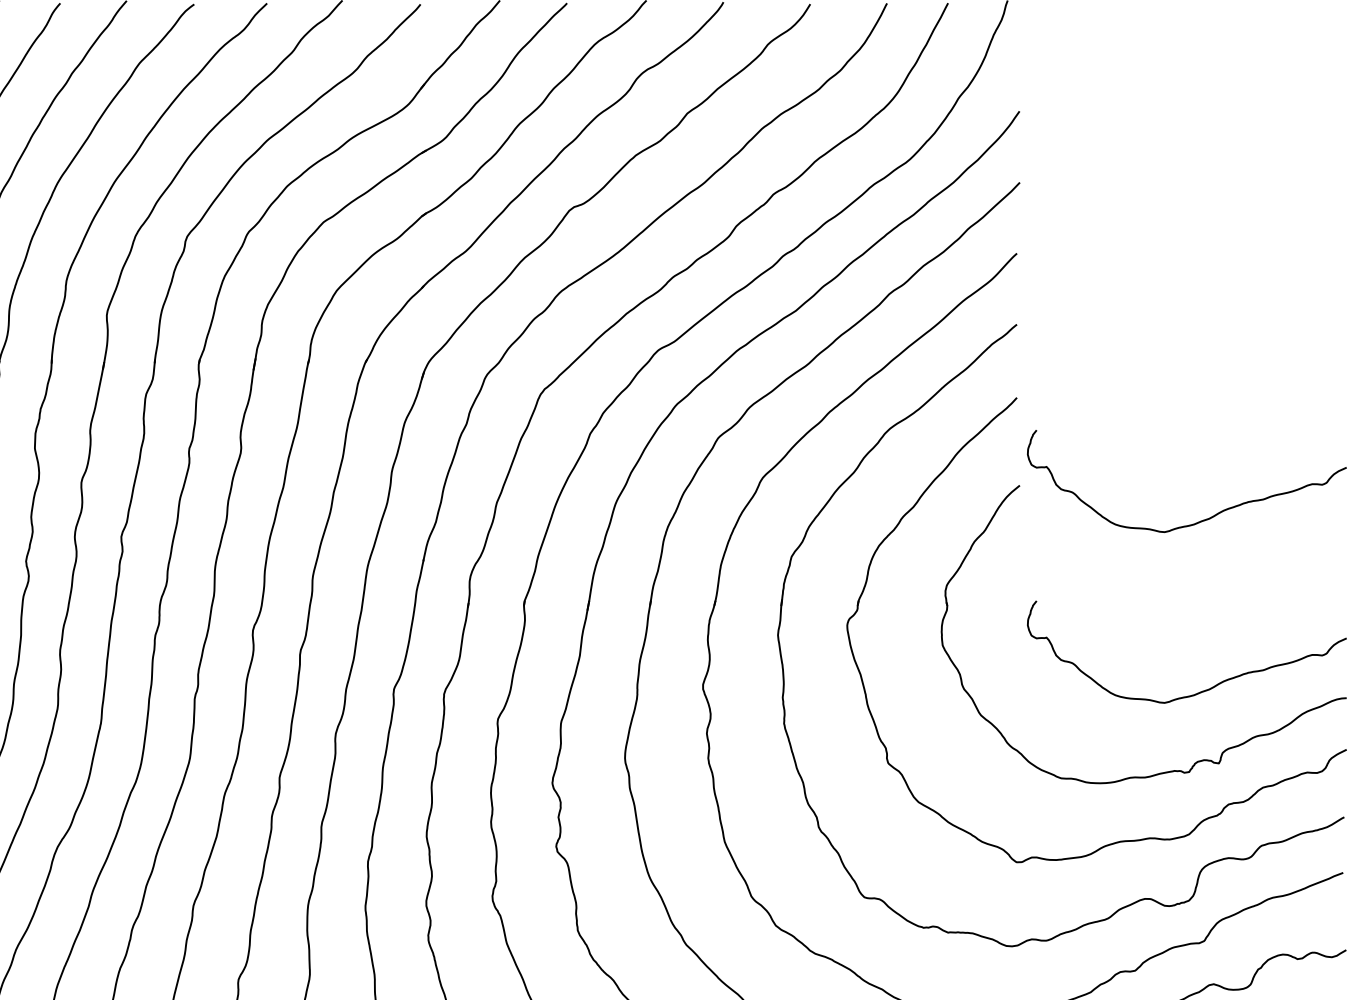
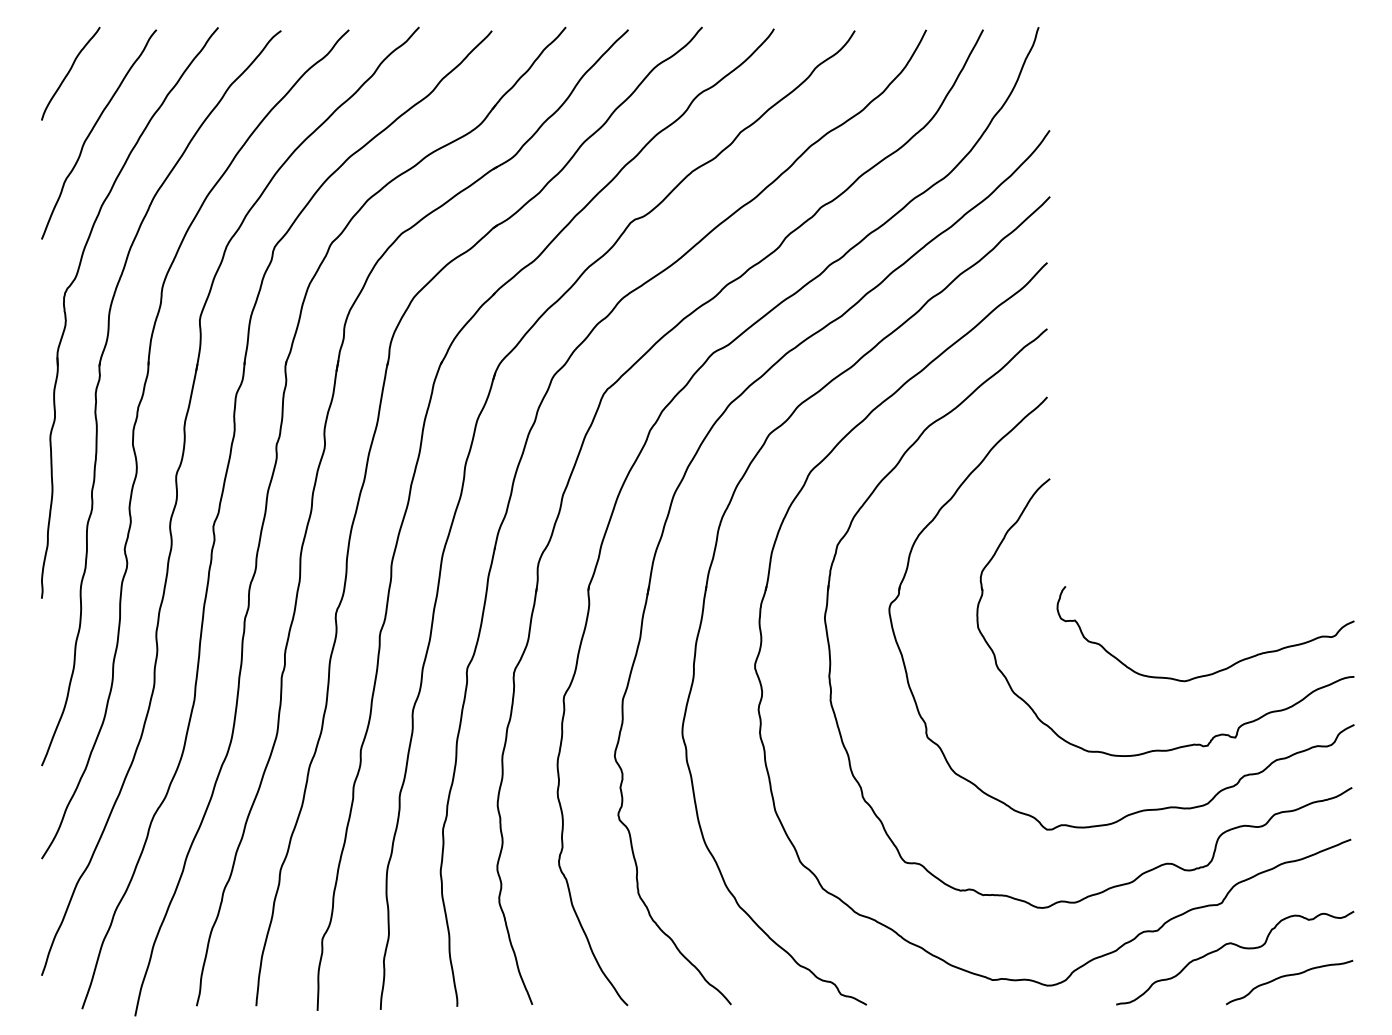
curve: (1202, 519) -> (1220, 510), removed

